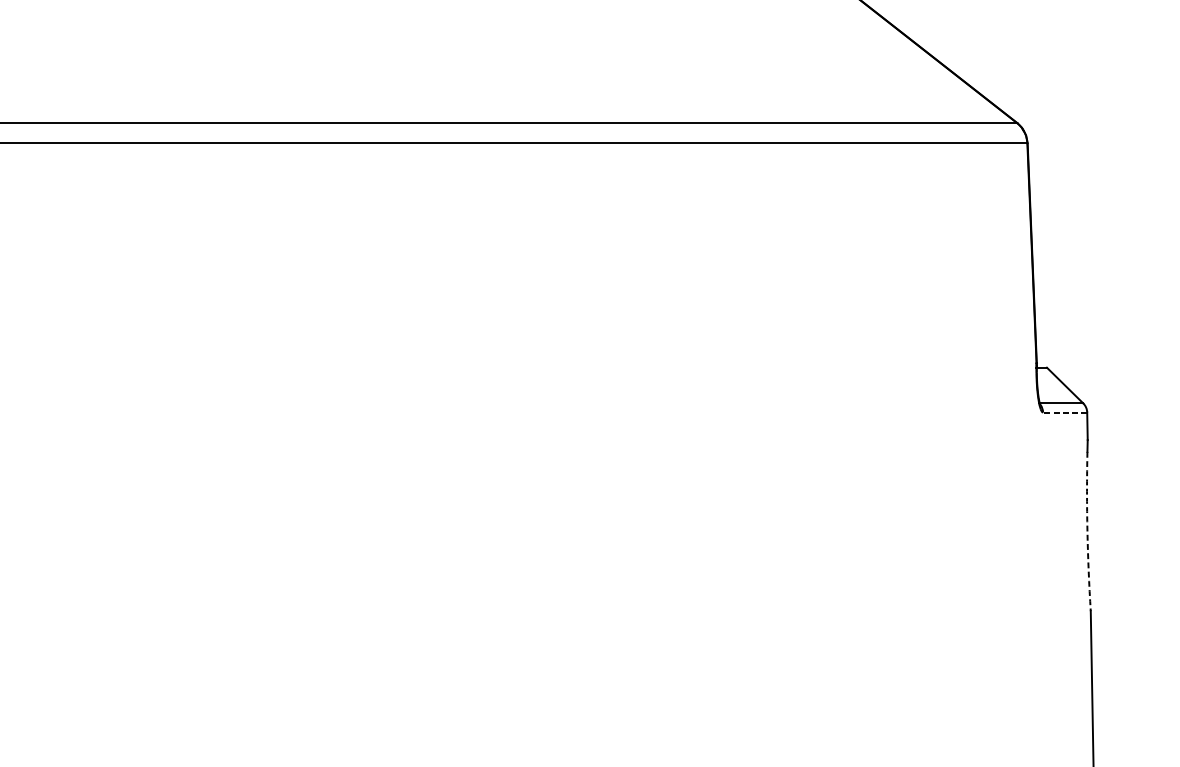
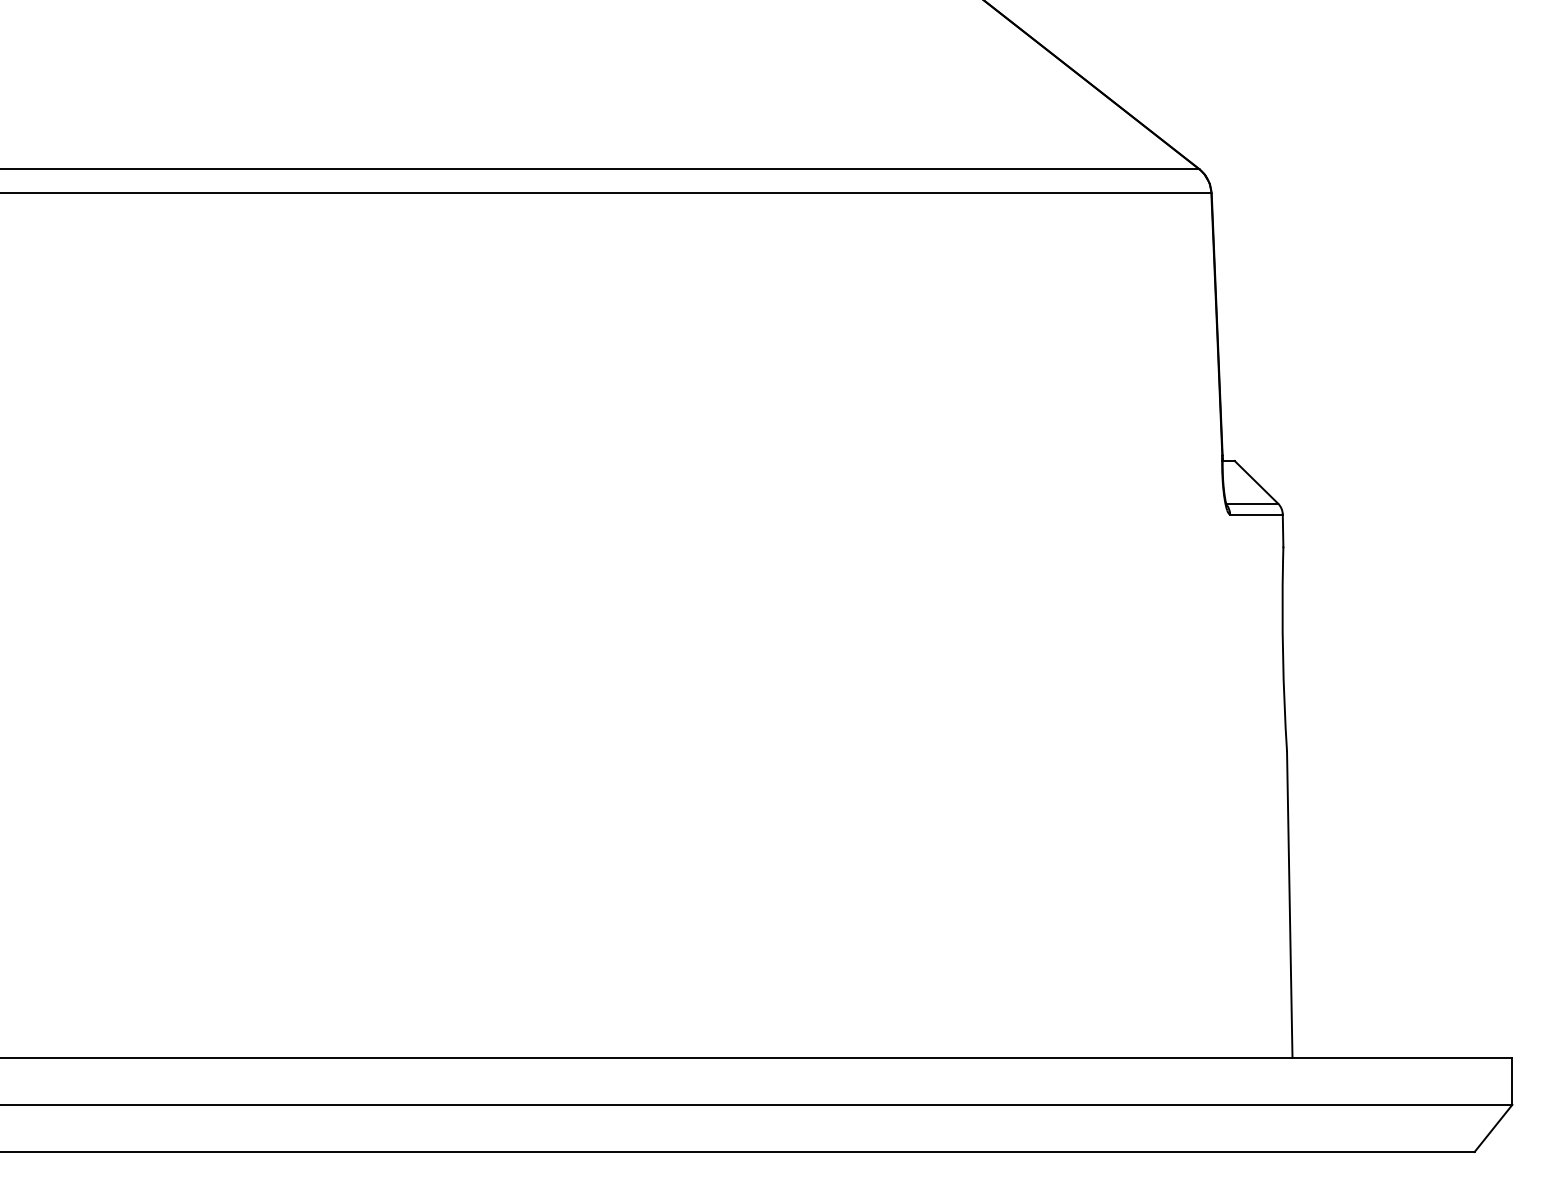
line: (1064, 412) -> (1255, 514), dashed -> solid
arc: (1087, 531) -> (1283, 656), dashed -> solid

